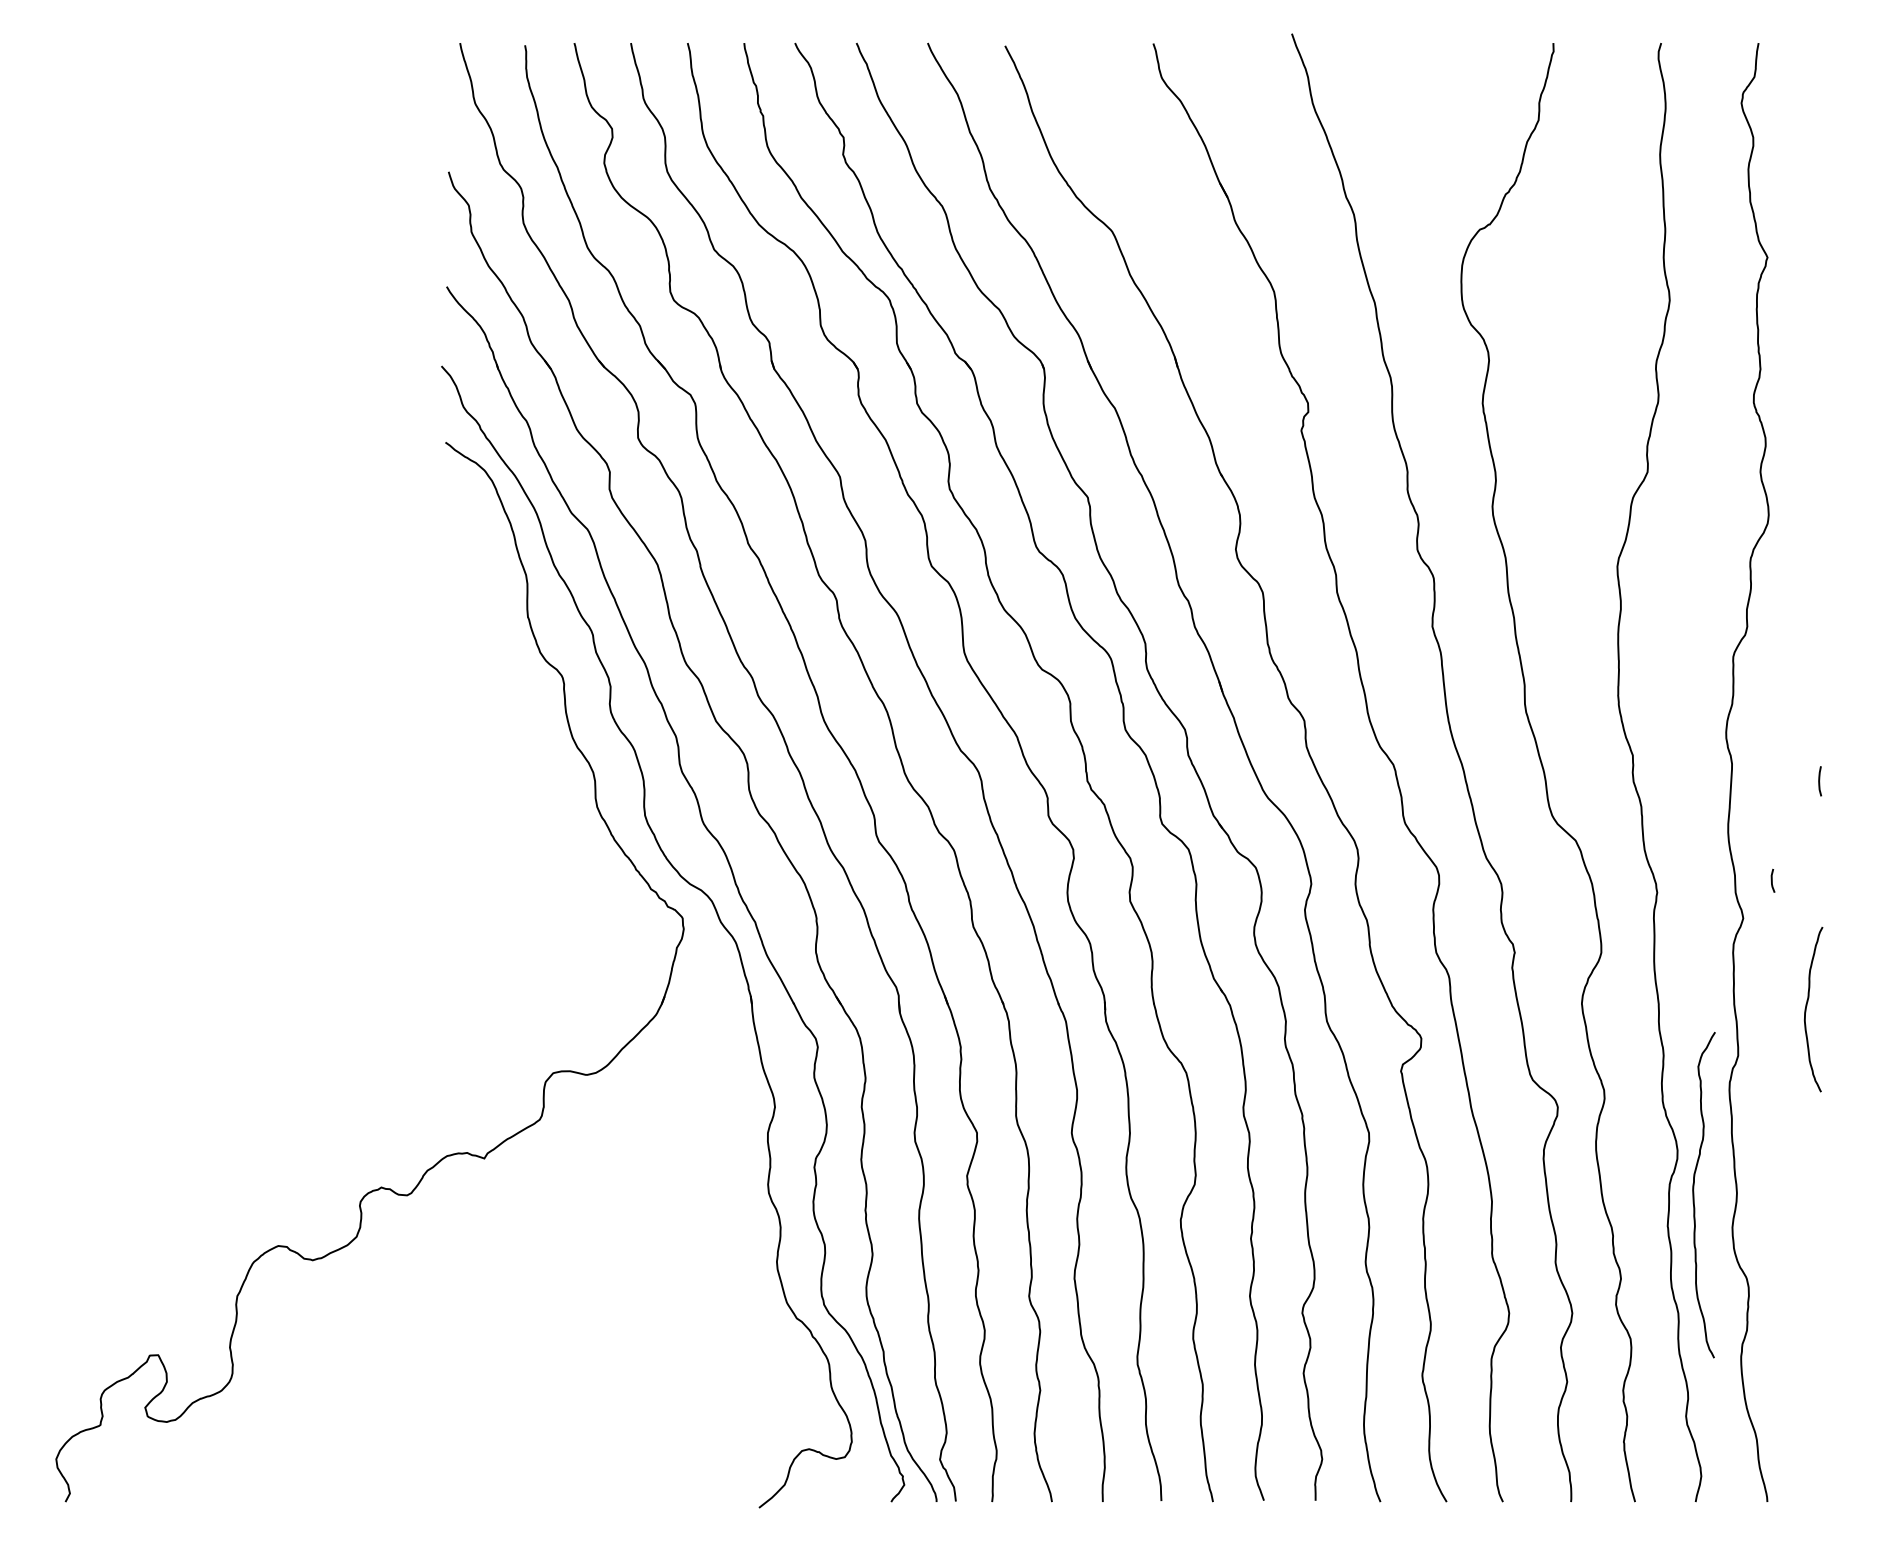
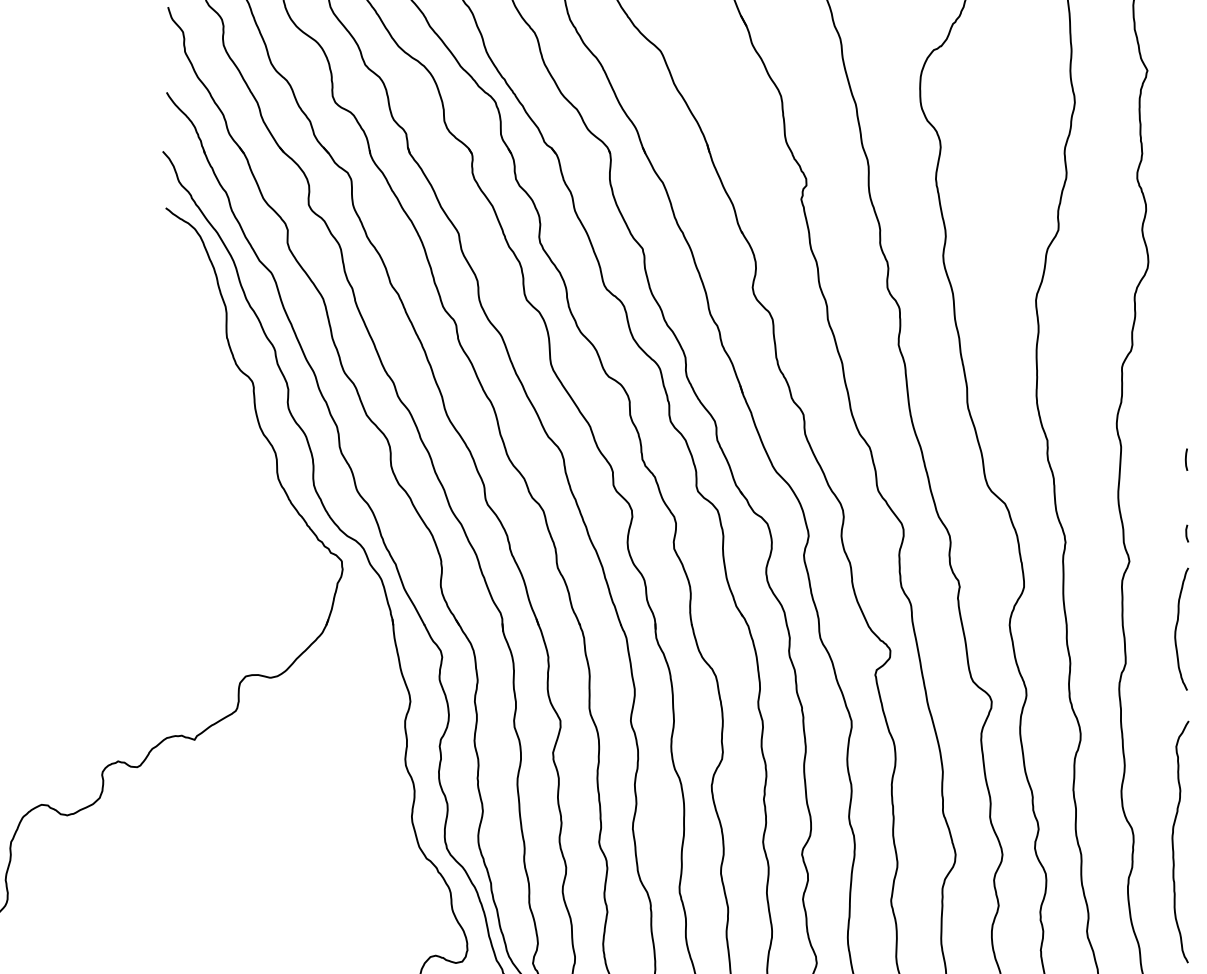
line: (1772, 880) -> (1186, 533), moved
curve: (1694, 1195) -> (1173, 842), moved

